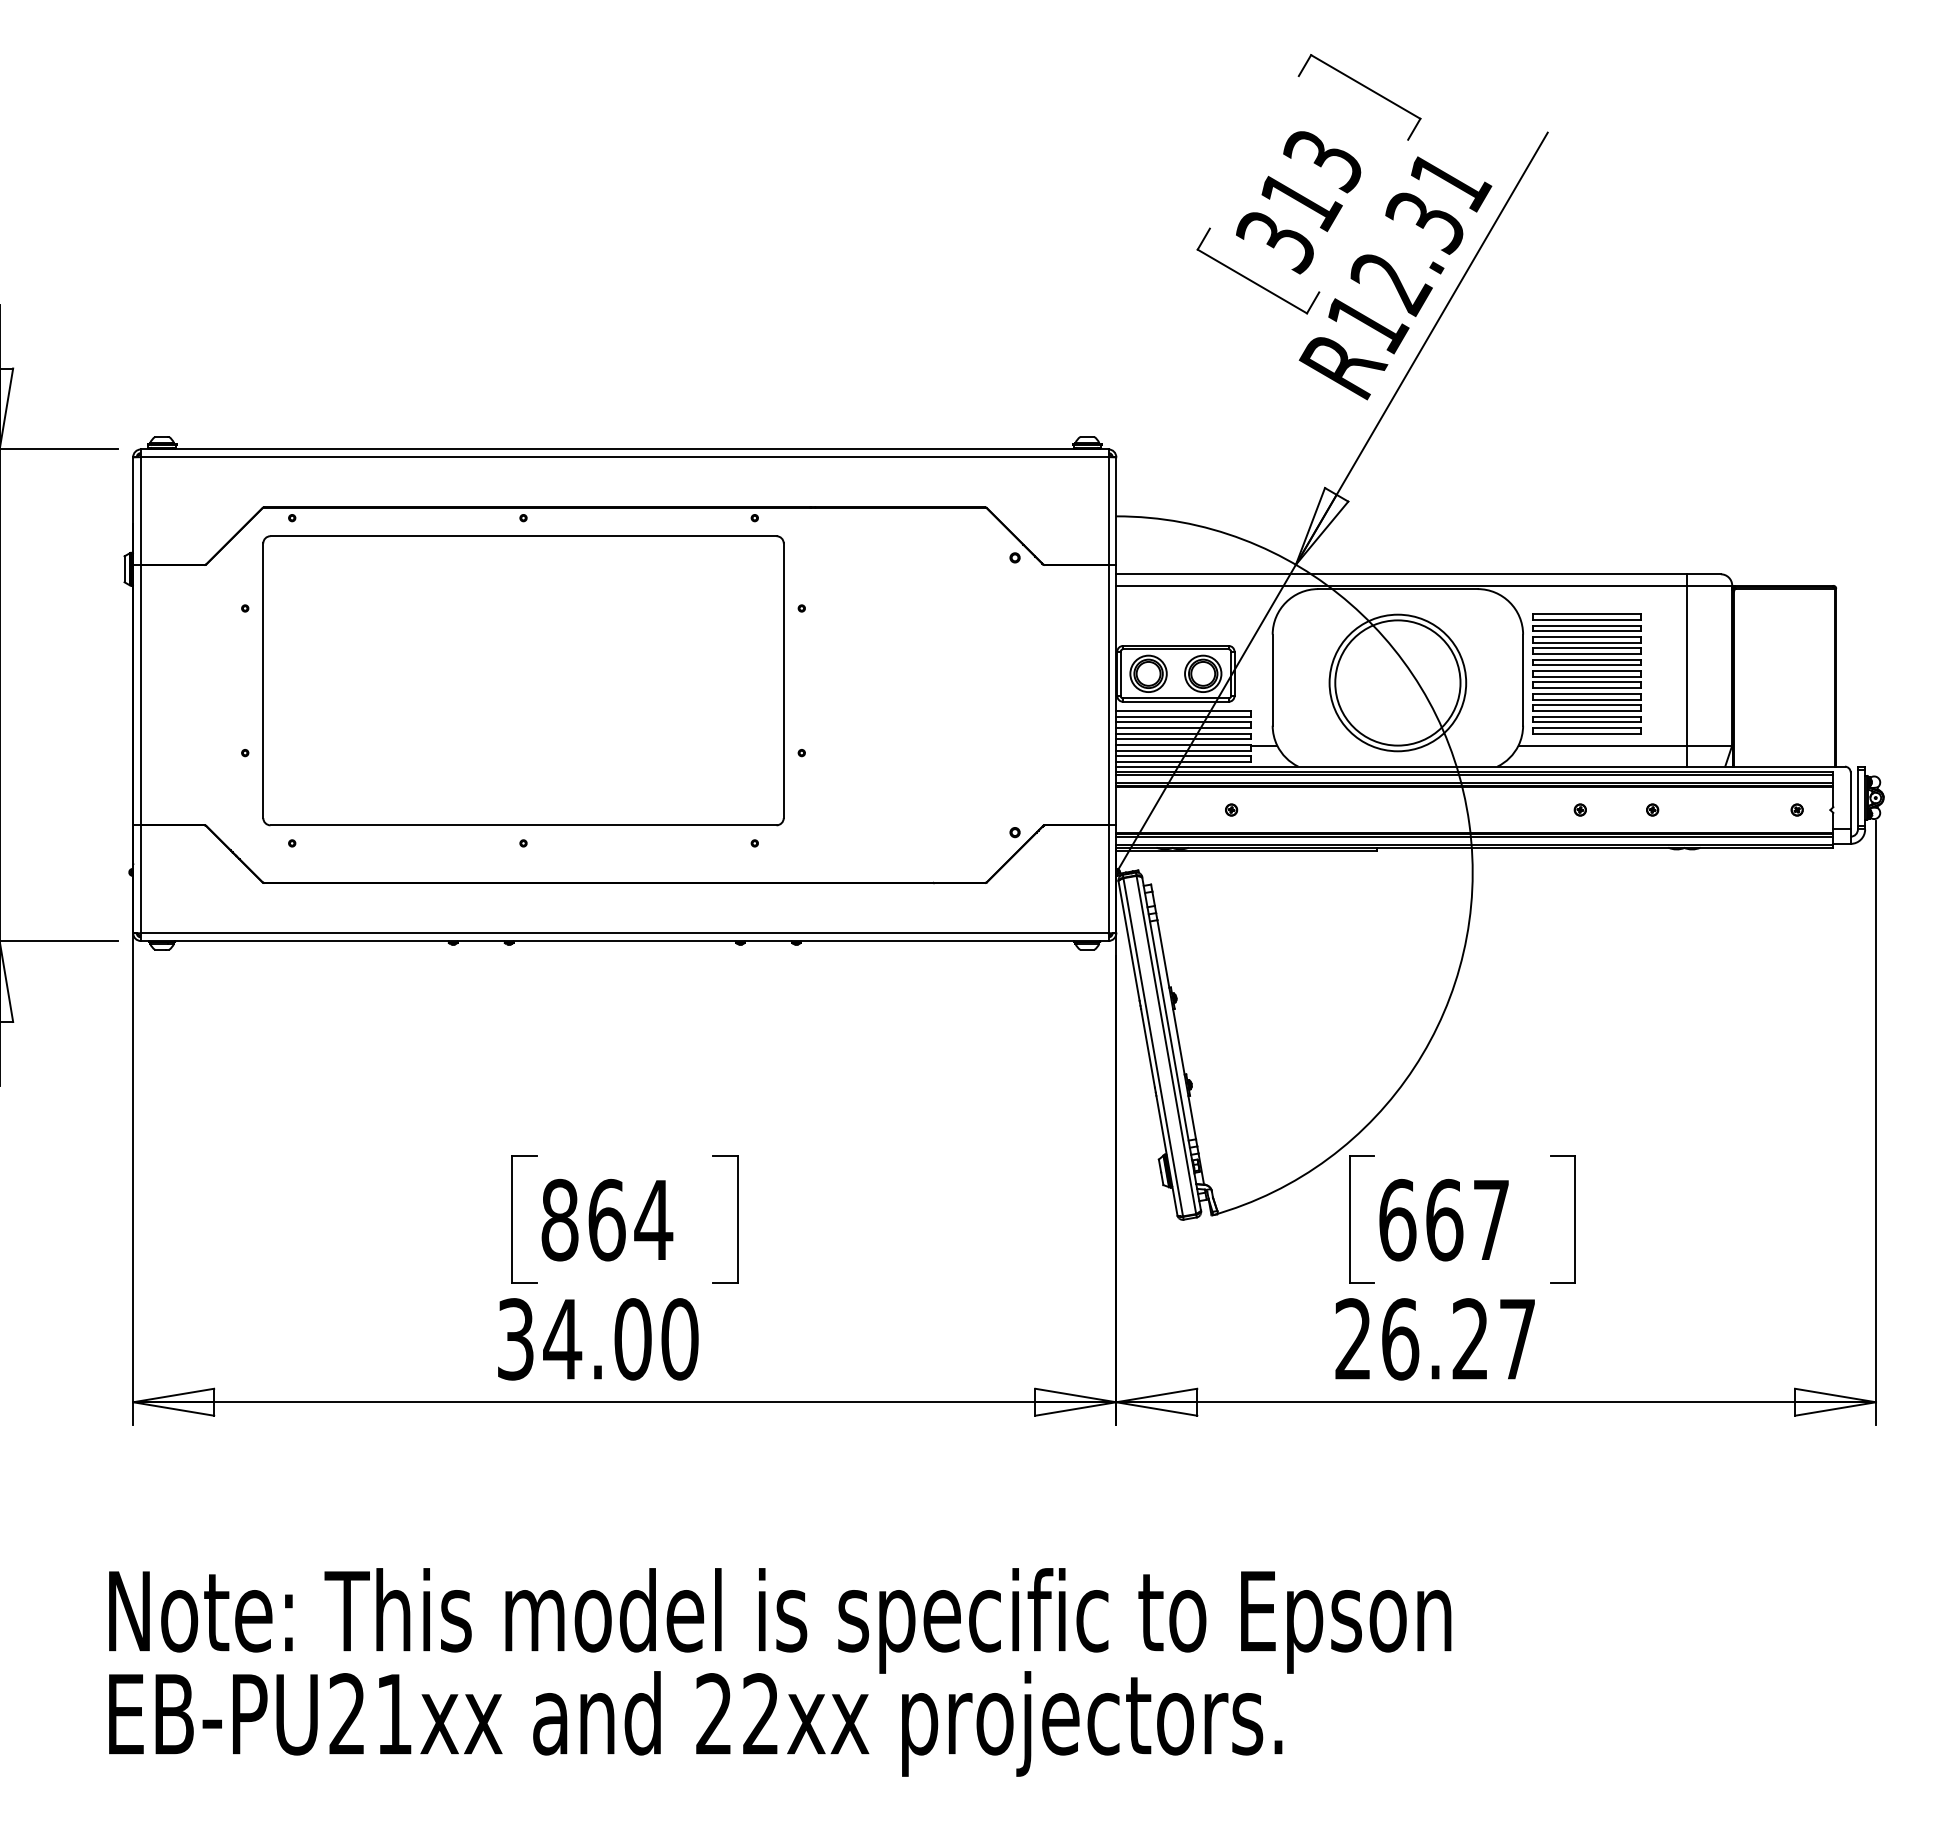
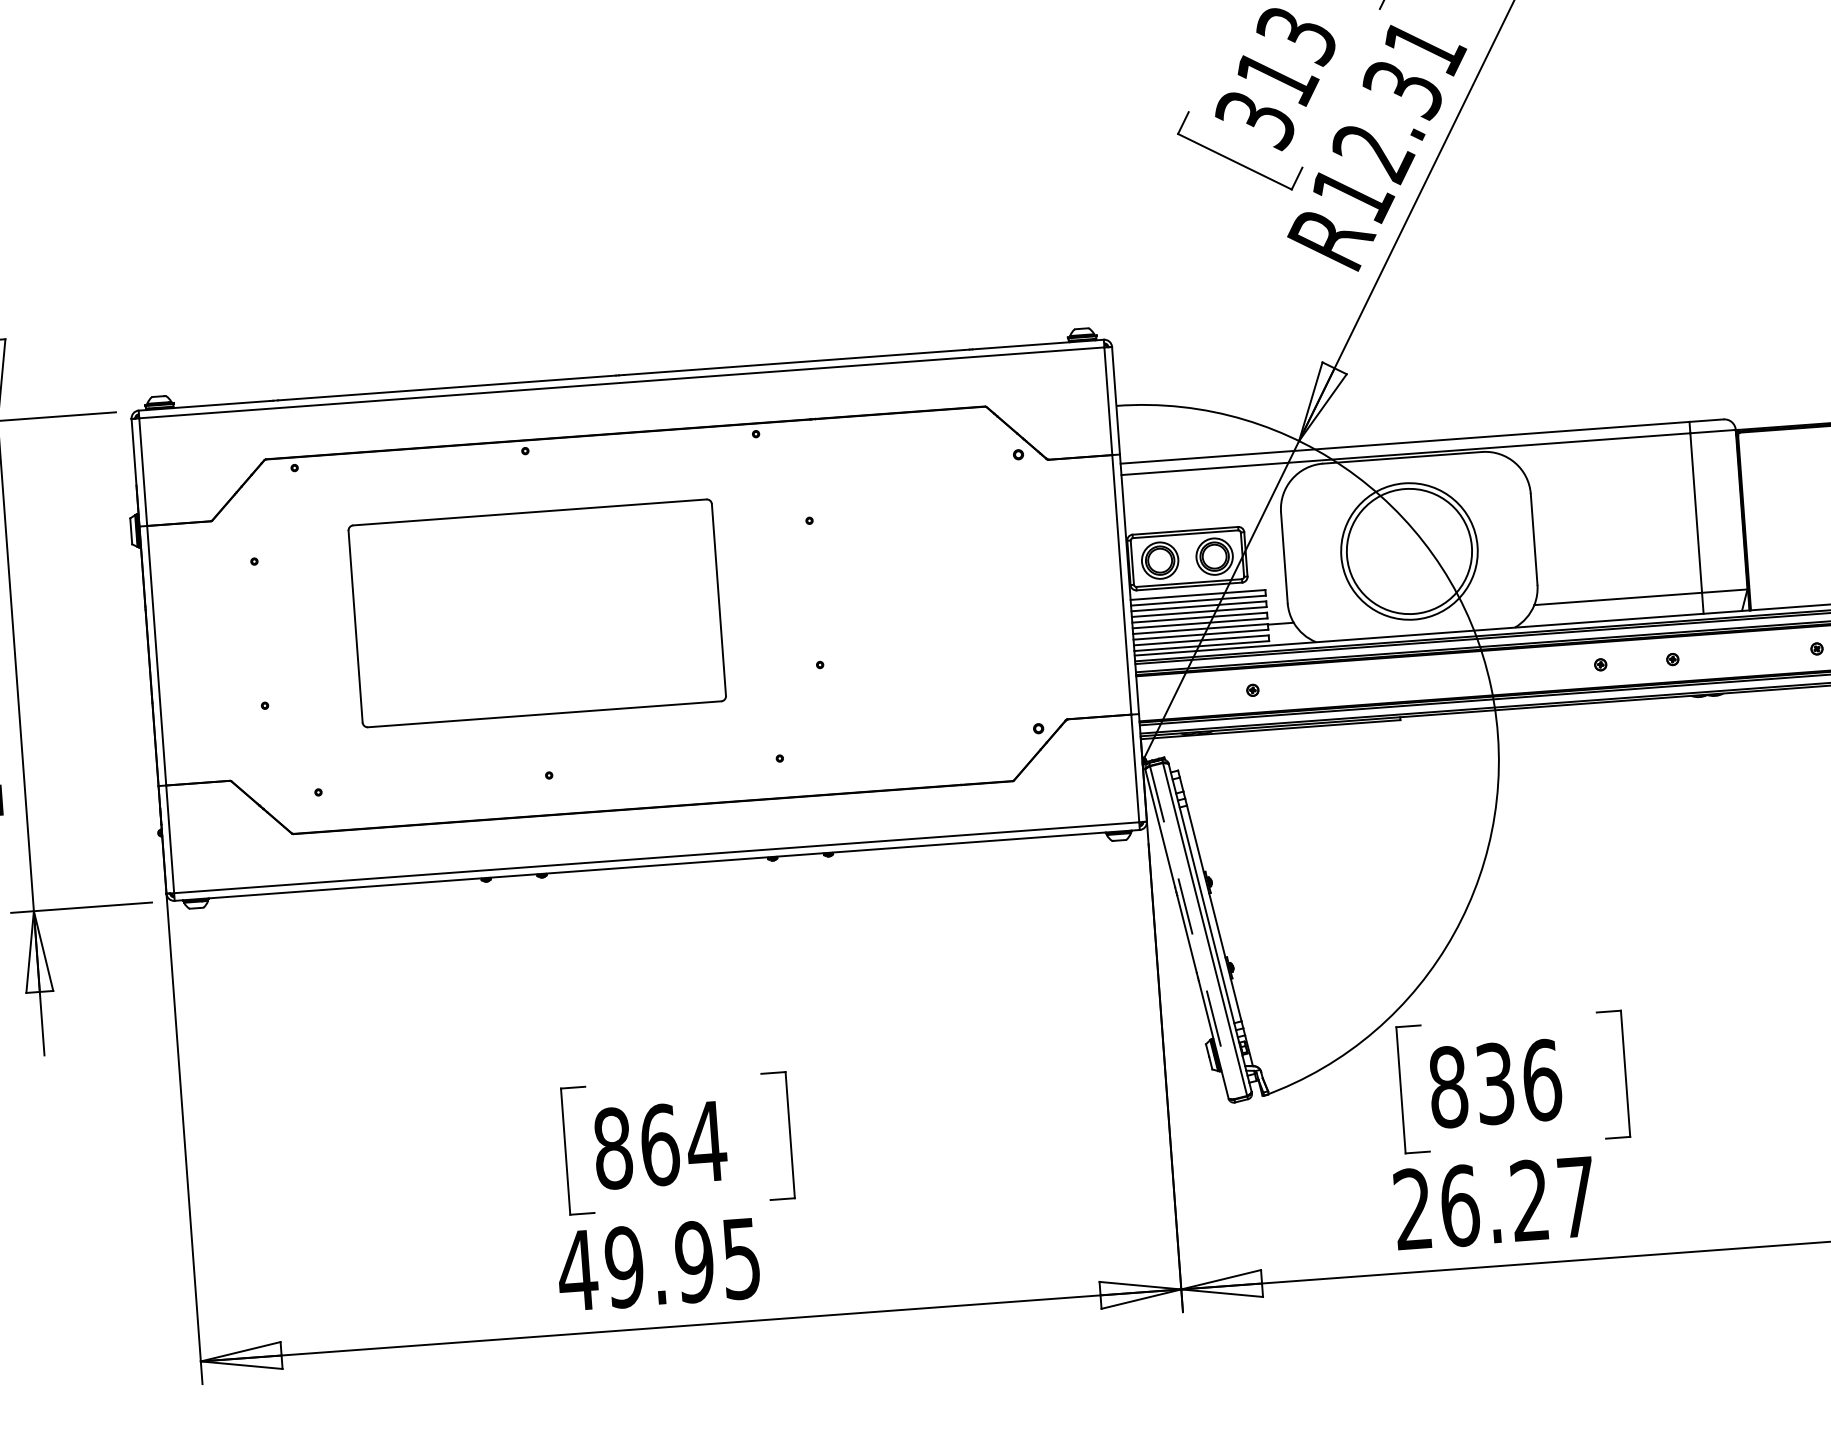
part: (1586, 673) -> (1596, 528), removed
part: (523, 680) -> (537, 613), size x0.7
line: (1153, 1047) -> (1192, 932), solid -> dashed
text: (1444, 1219) -> (1495, 1083), 667 -> 836
text: (597, 1339) -> (659, 1264), 34.00 -> 49.95

